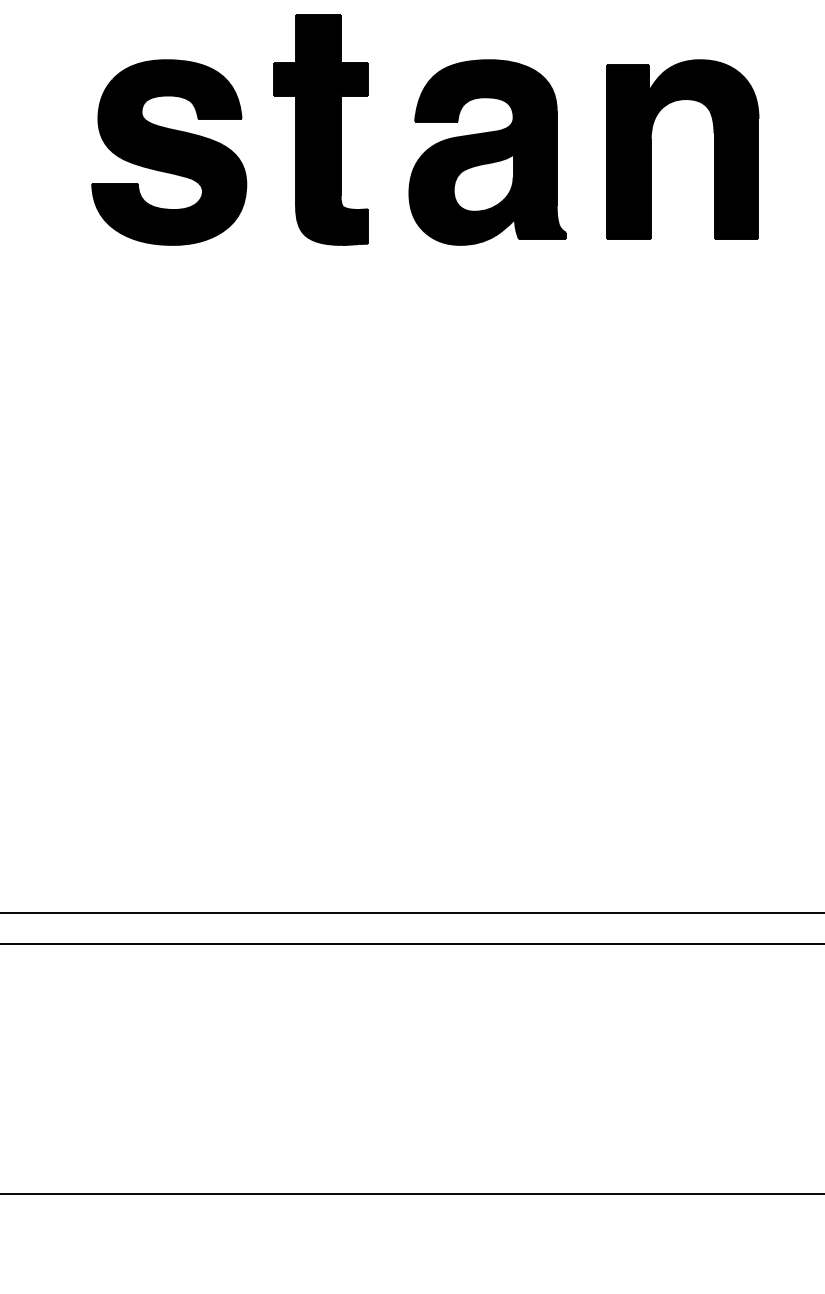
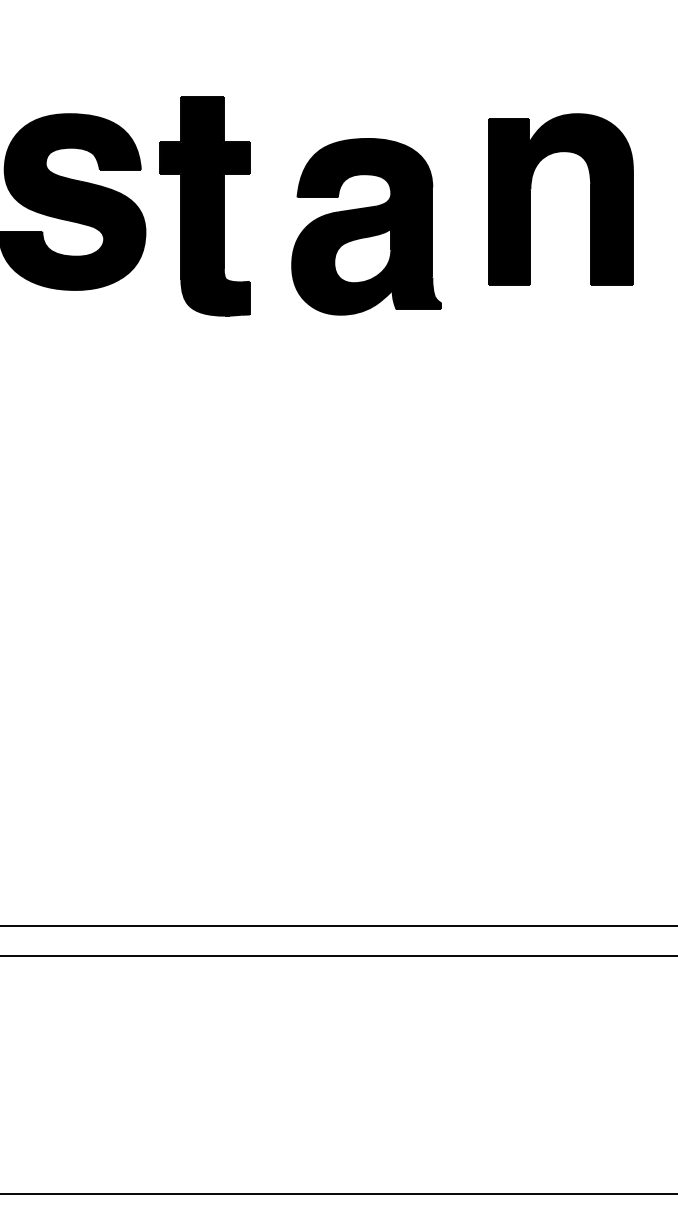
part: (320, 129) -> (204, 205), moved
part: (487, 152) -> (366, 226), moved

